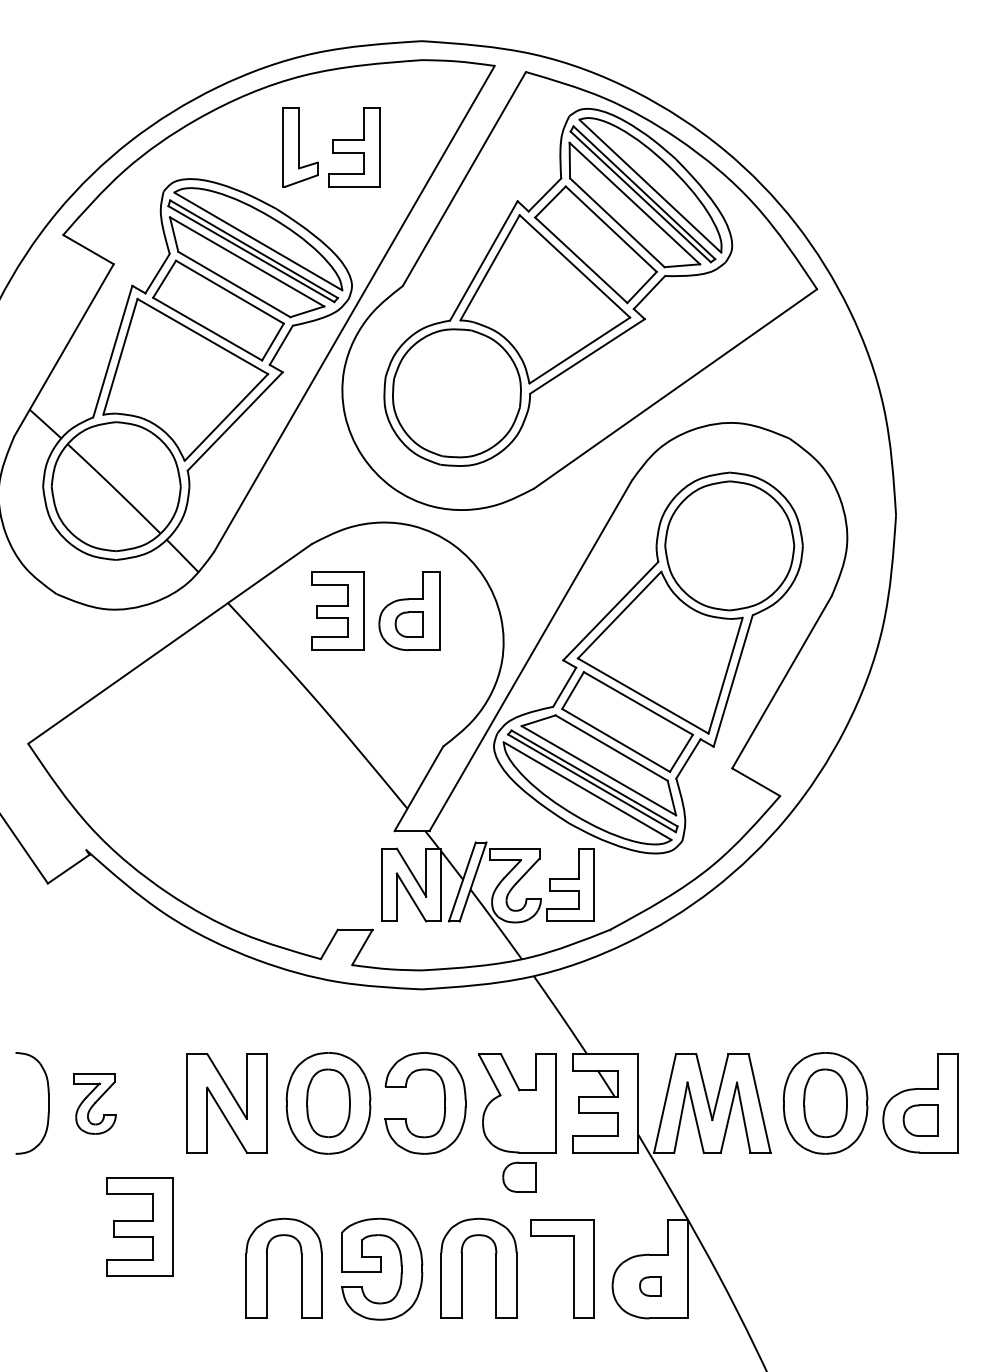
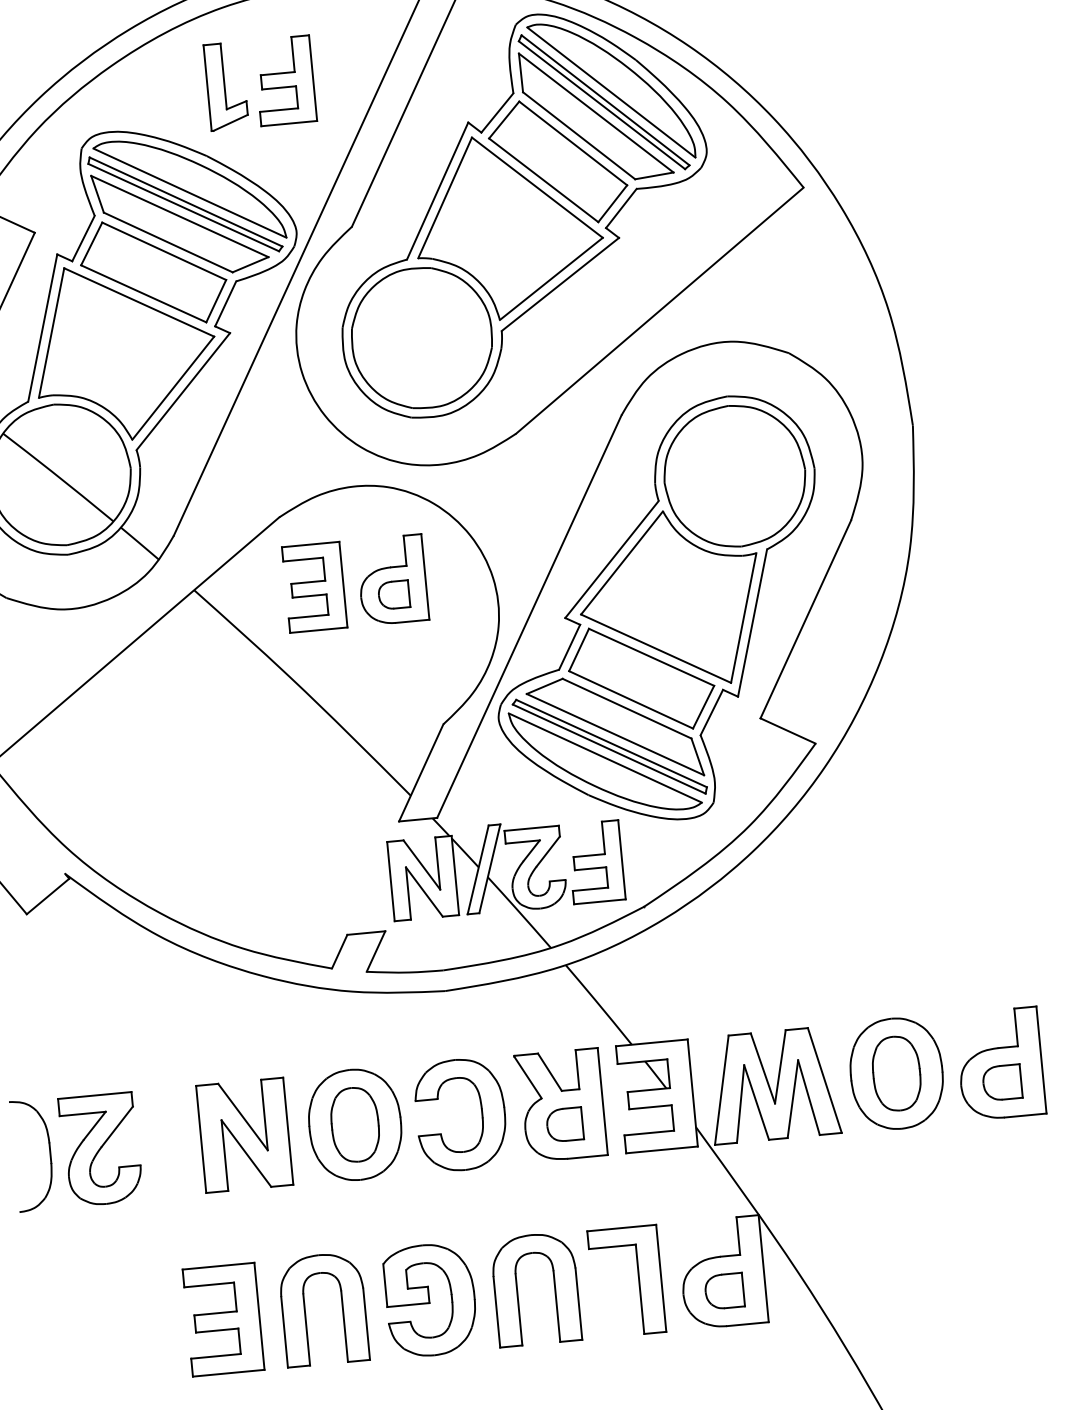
part: (94, 1103) -> (100, 1149), size x1.67
part: (519, 1176) -> (564, 1123), moved
part: (139, 1226) -> (222, 1318), moved
part: (650, 1286) -> (724, 1291), size x1.67

